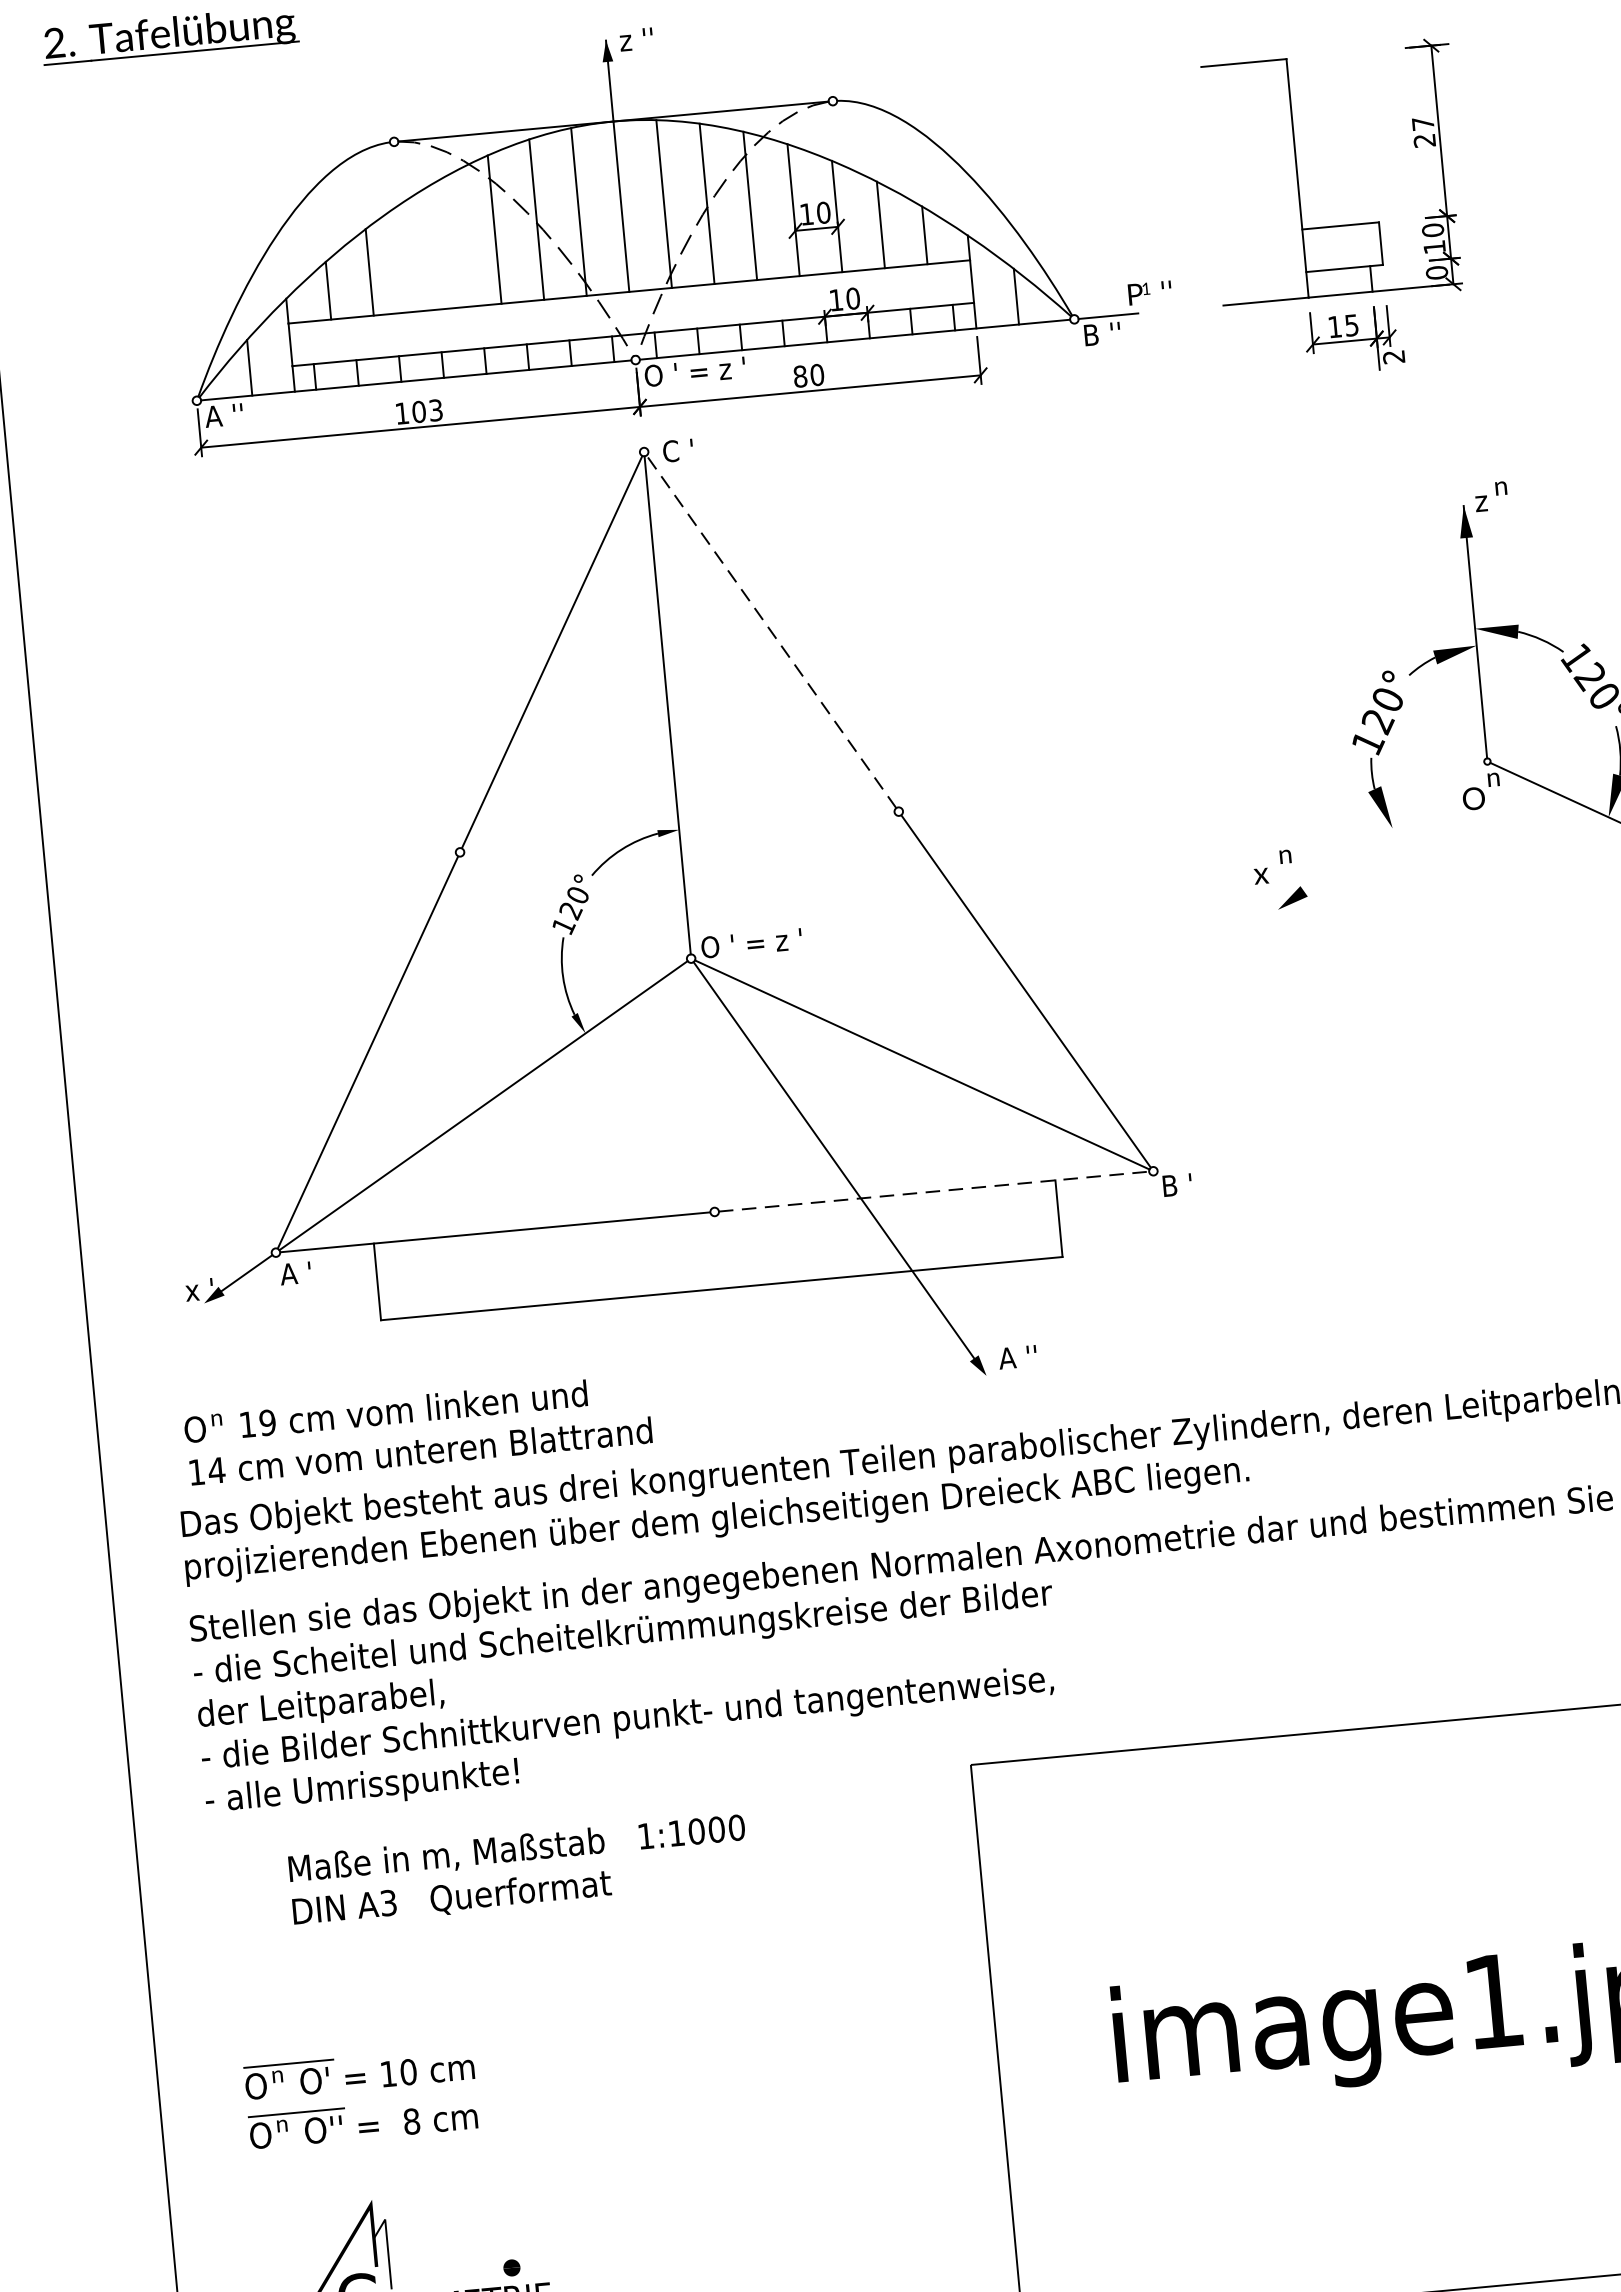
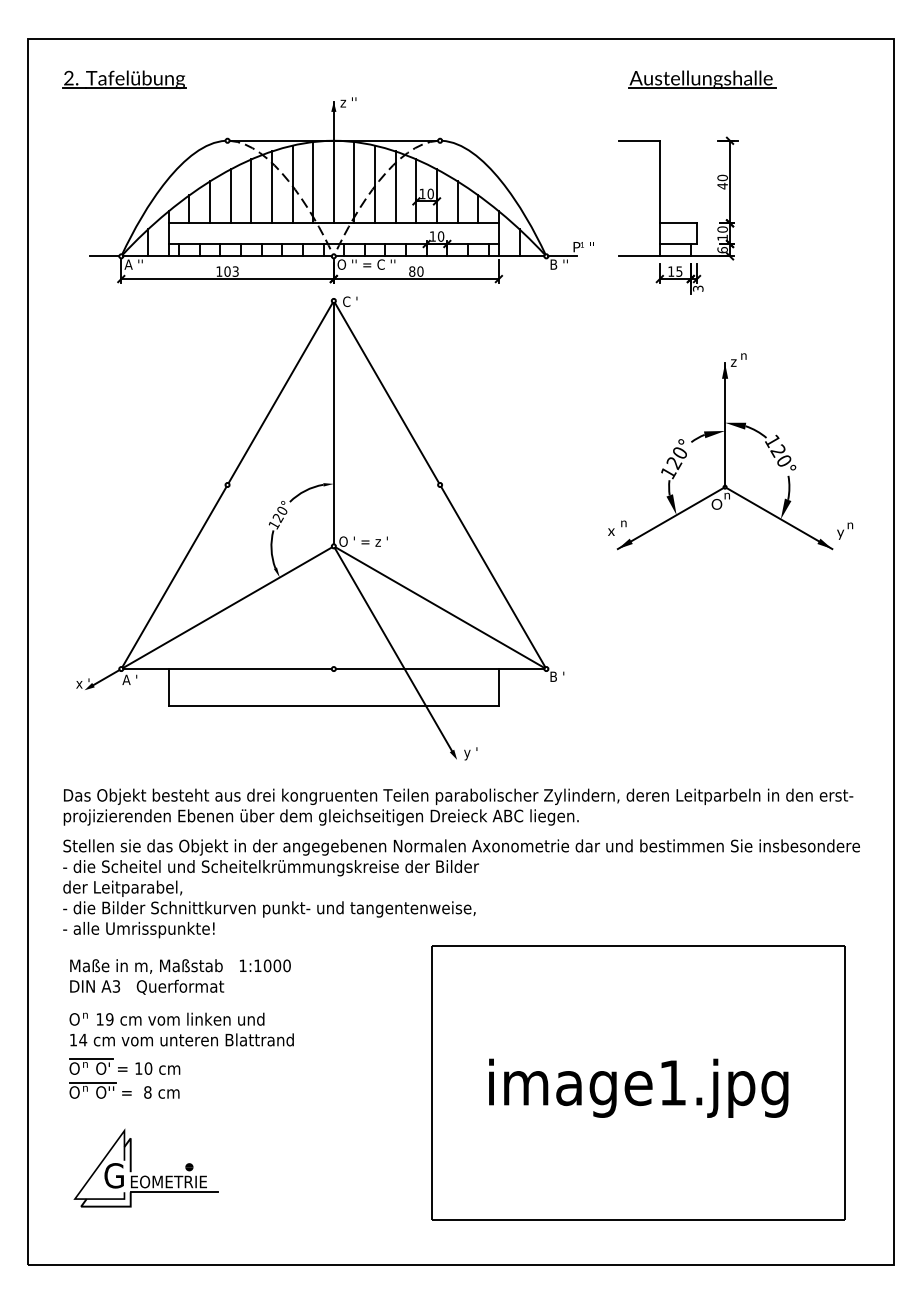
text: (1423, 131) -> (722, 181), 27 -> 40
line: (453, 241) -> (251, 191), added
line: (410, 256) -> (230, 196), added
text: (1436, 273) -> (722, 250), 0 -> 6
text: (1394, 356) -> (698, 288), 2 -> 3
text: (723, 368) -> (375, 264), O ' = z ' -> O '' = C ''
line: (162, 404) -> (104, 256), added
line: (770, 631) -> (386, 392), dashed -> solid
line: (1380, 836) -> (670, 518), added
line: (934, 1192) -> (440, 669), dashed -> solid
text: (1017, 1359) -> (472, 753), A '' -> y '
text: (417, 1429) -> (181, 1029), moved
text: (518, 1870) -> (180, 976), moved

